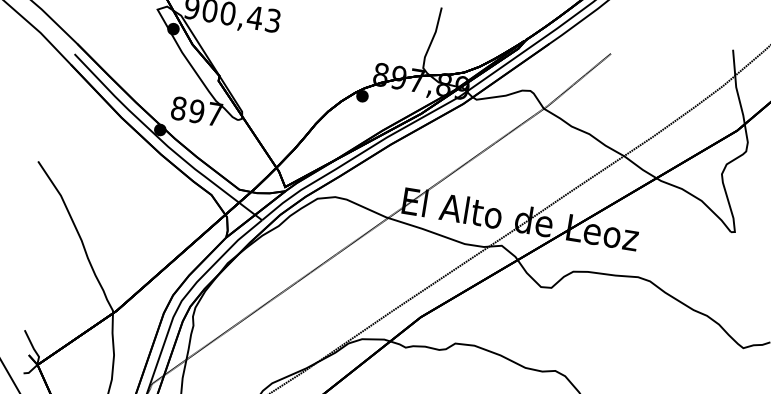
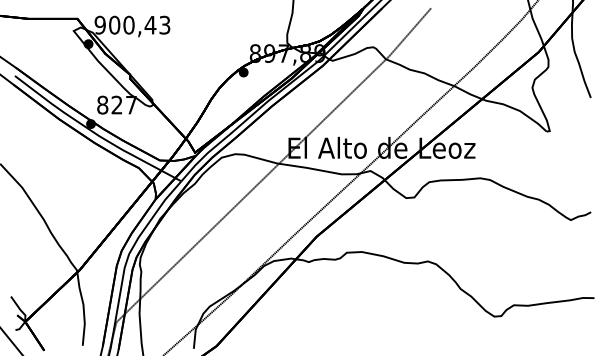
text: (196, 110) -> (116, 104), 897 -> 827

